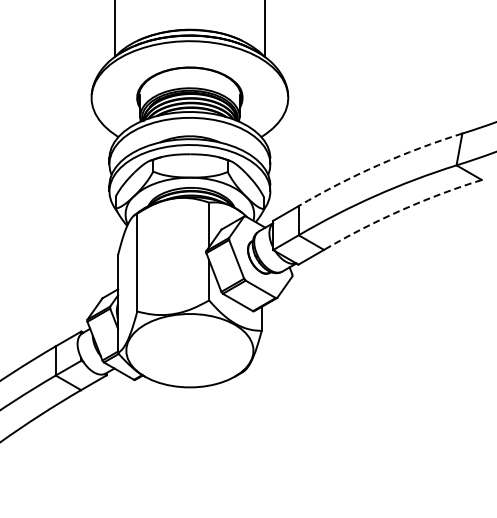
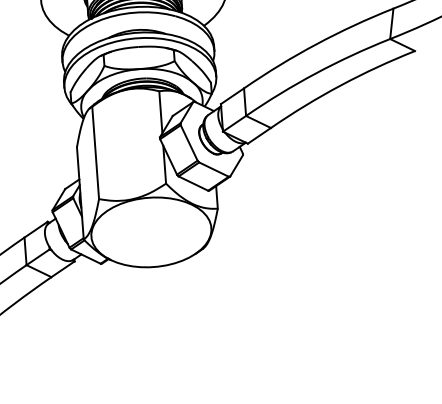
arc: (378, 165) -> (316, 44), dashed -> solid
arc: (400, 210) -> (340, 85), dashed -> solid

